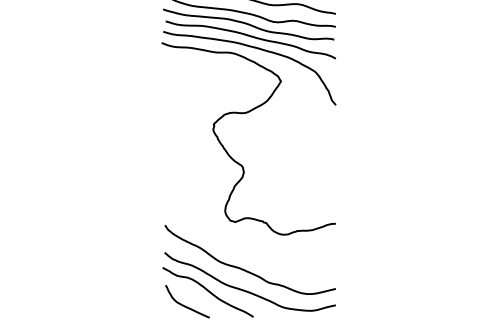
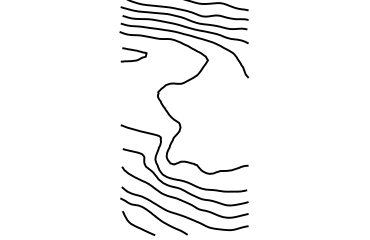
curve: (180, 68) -> (133, 50), added
part: (244, 242) -> (180, 179), added

